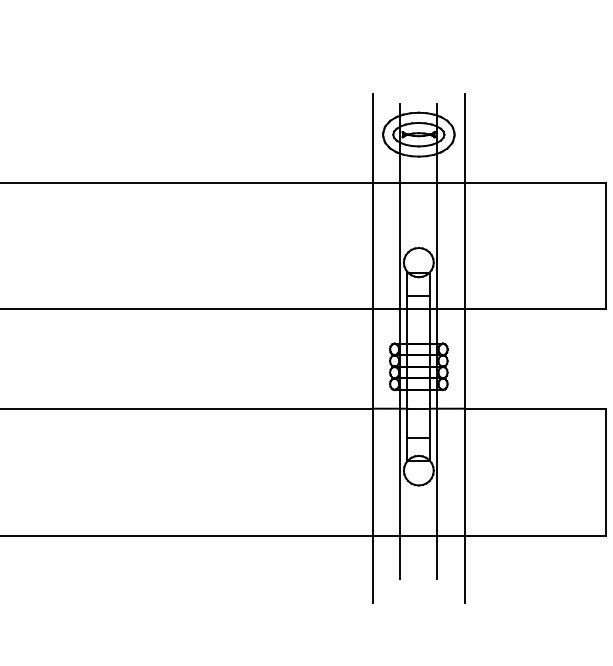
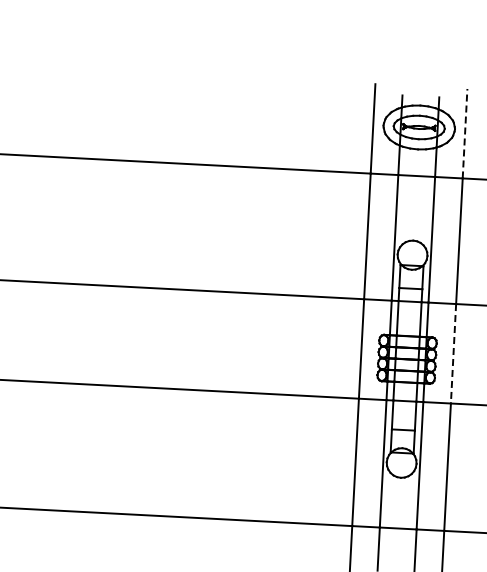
line: (464, 138) -> (464, 133), solid -> dashed
line: (464, 358) -> (453, 353), solid -> dashed

